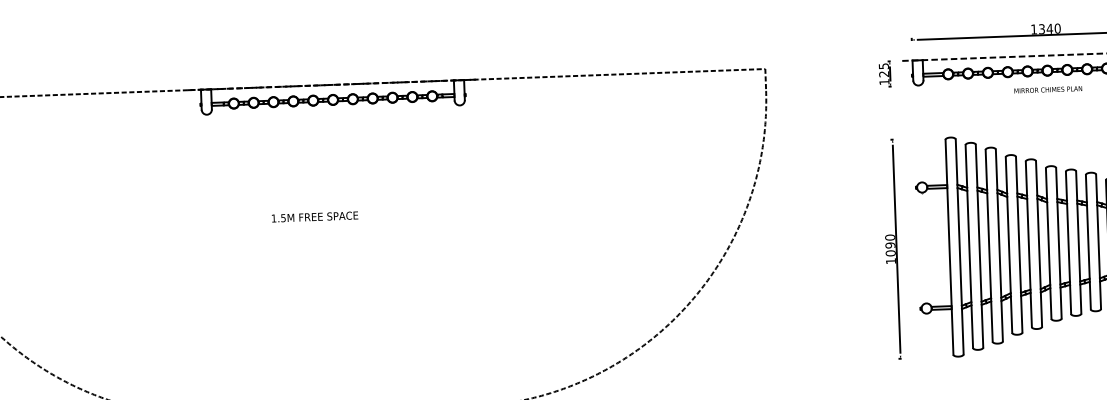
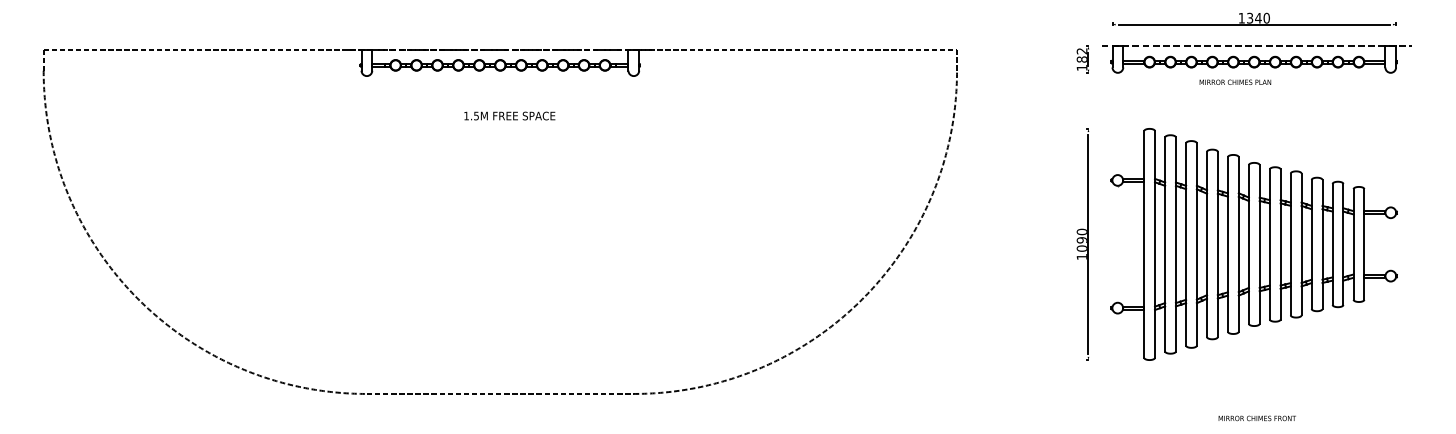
text: (883, 70) -> (1081, 55), 125 -> 182
text: (1048, 89) -> (1235, 81), moved
text: (314, 216) -> (509, 115), moved

